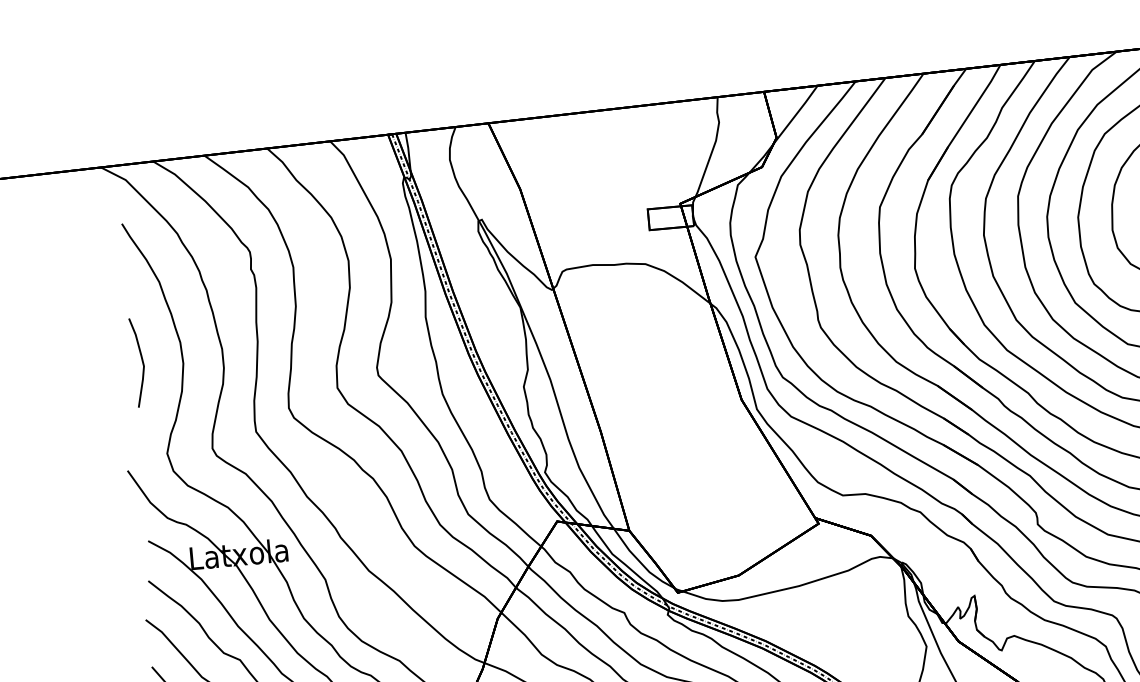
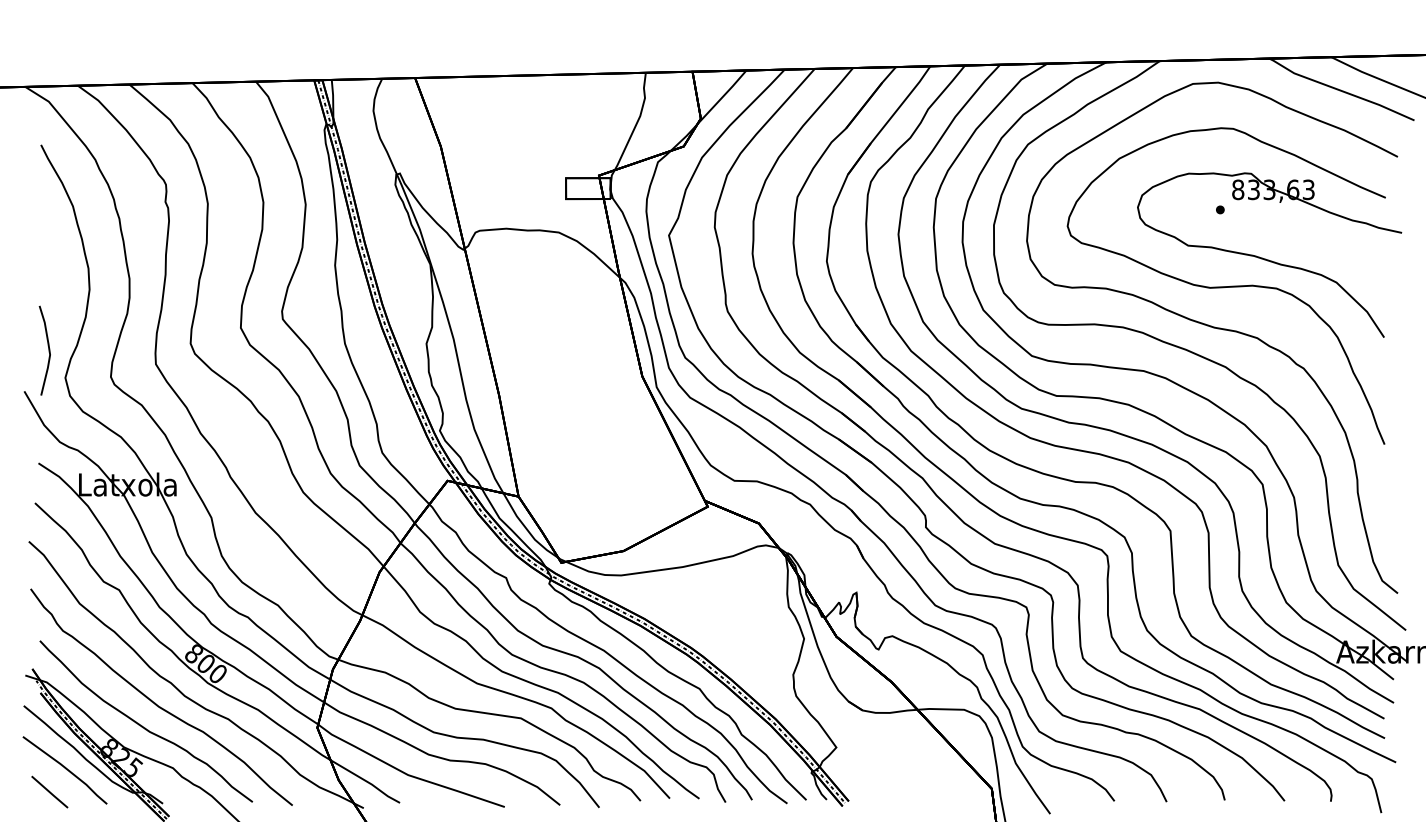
curve: (141, 362) -> (48, 350), moved

